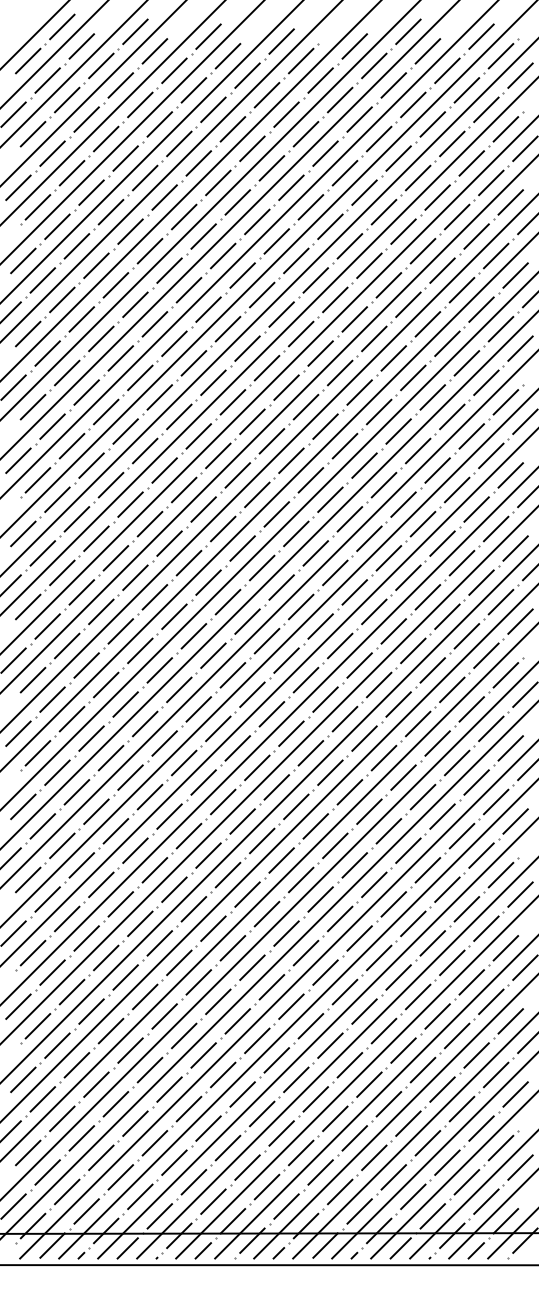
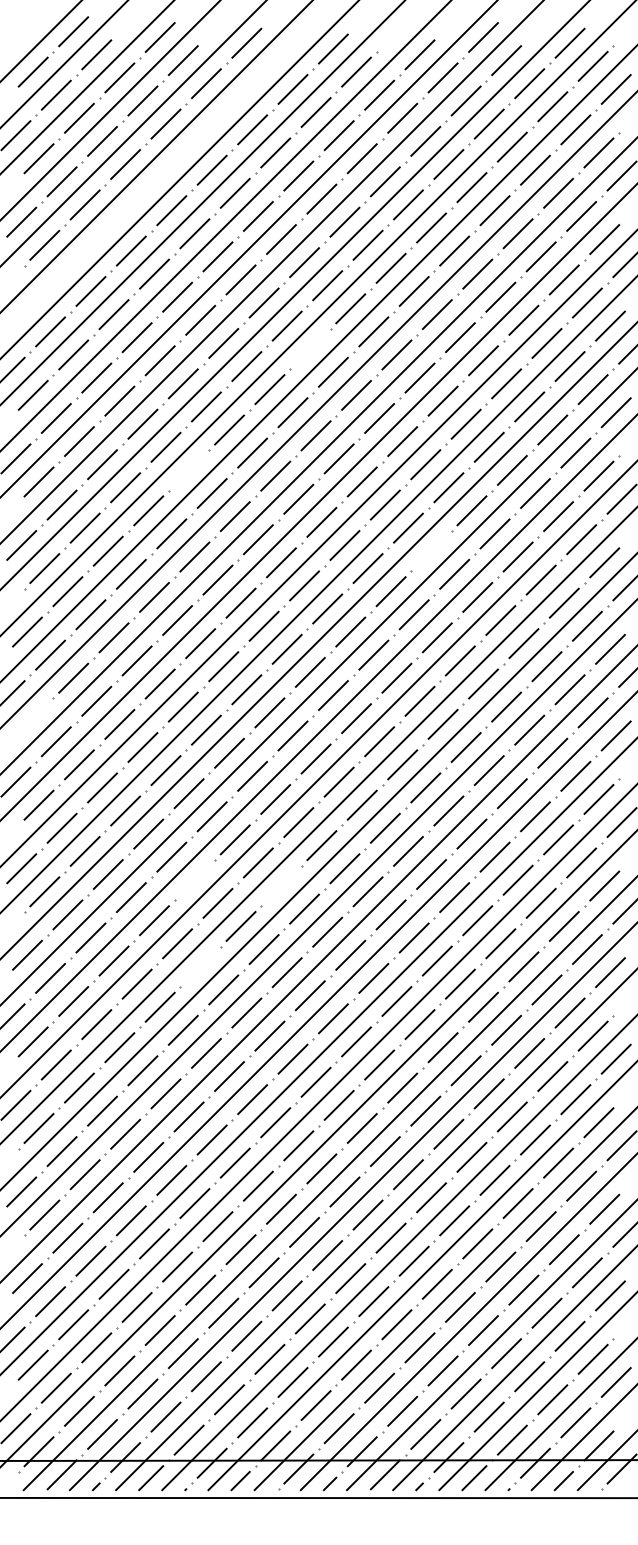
line: (125, 158) -> (148, 187), removed
line: (262, 294) -> (310, 348), removed
line: (159, 397) -> (188, 470), removed
line: (364, 465) -> (431, 551), removed
line: (28, 606) -> (33, 718), removed
line: (164, 743) -> (194, 880), removed
line: (237, 748) -> (281, 886), removed
line: (169, 816) -> (200, 966), removed

